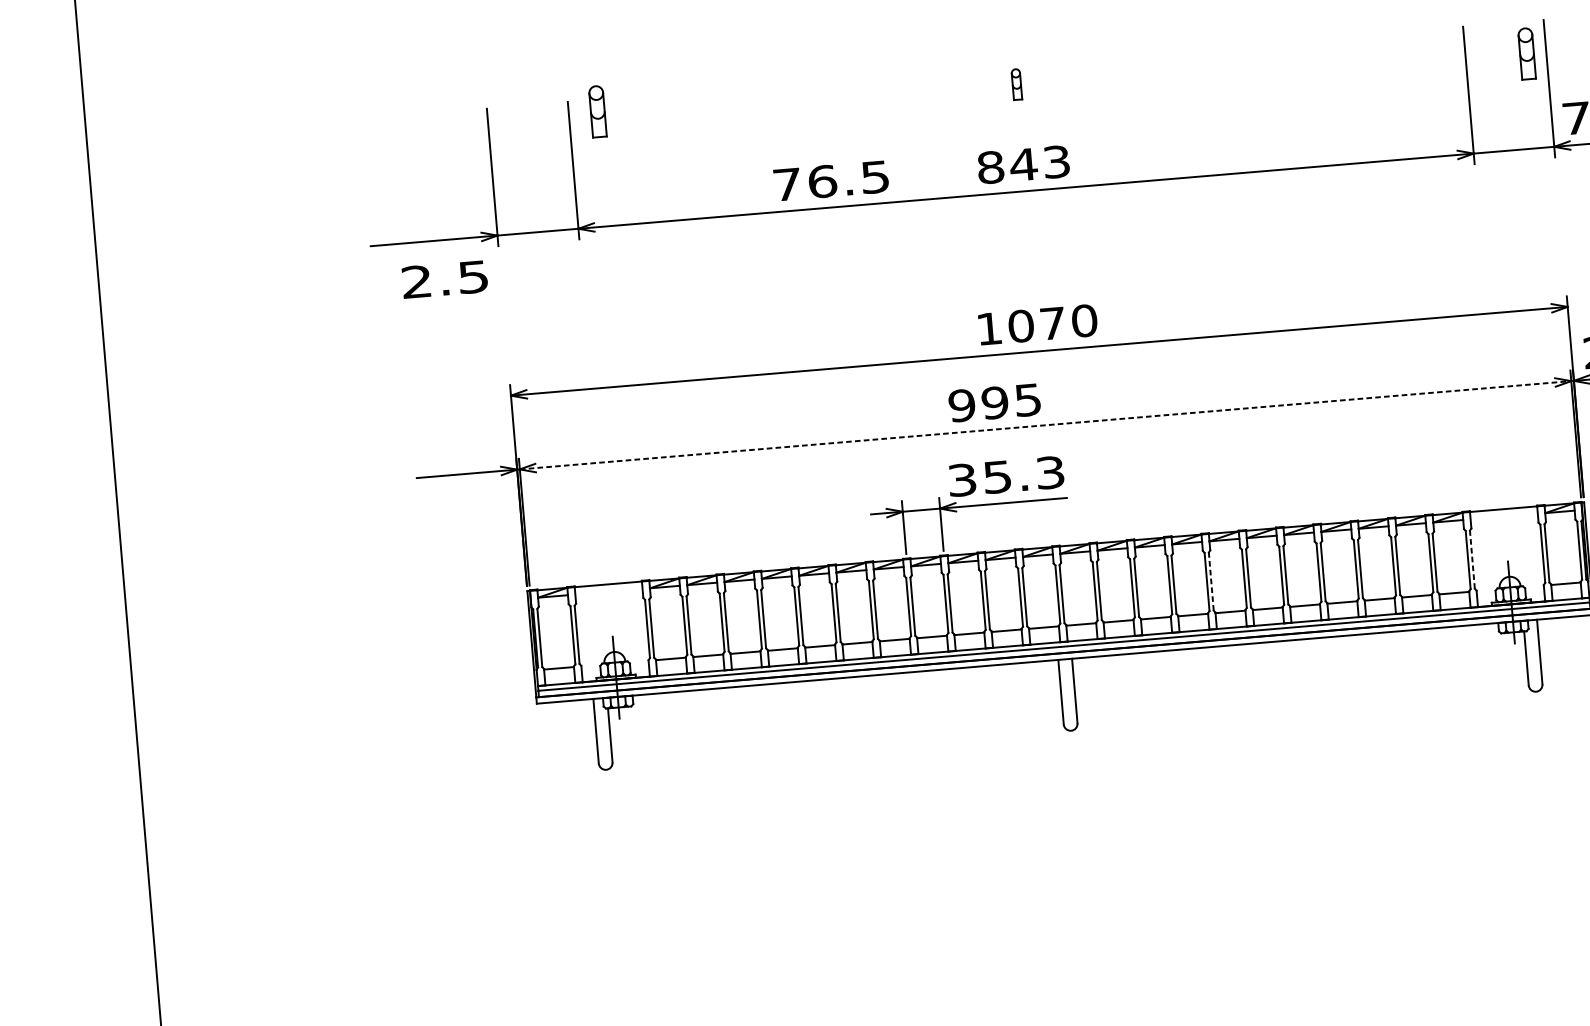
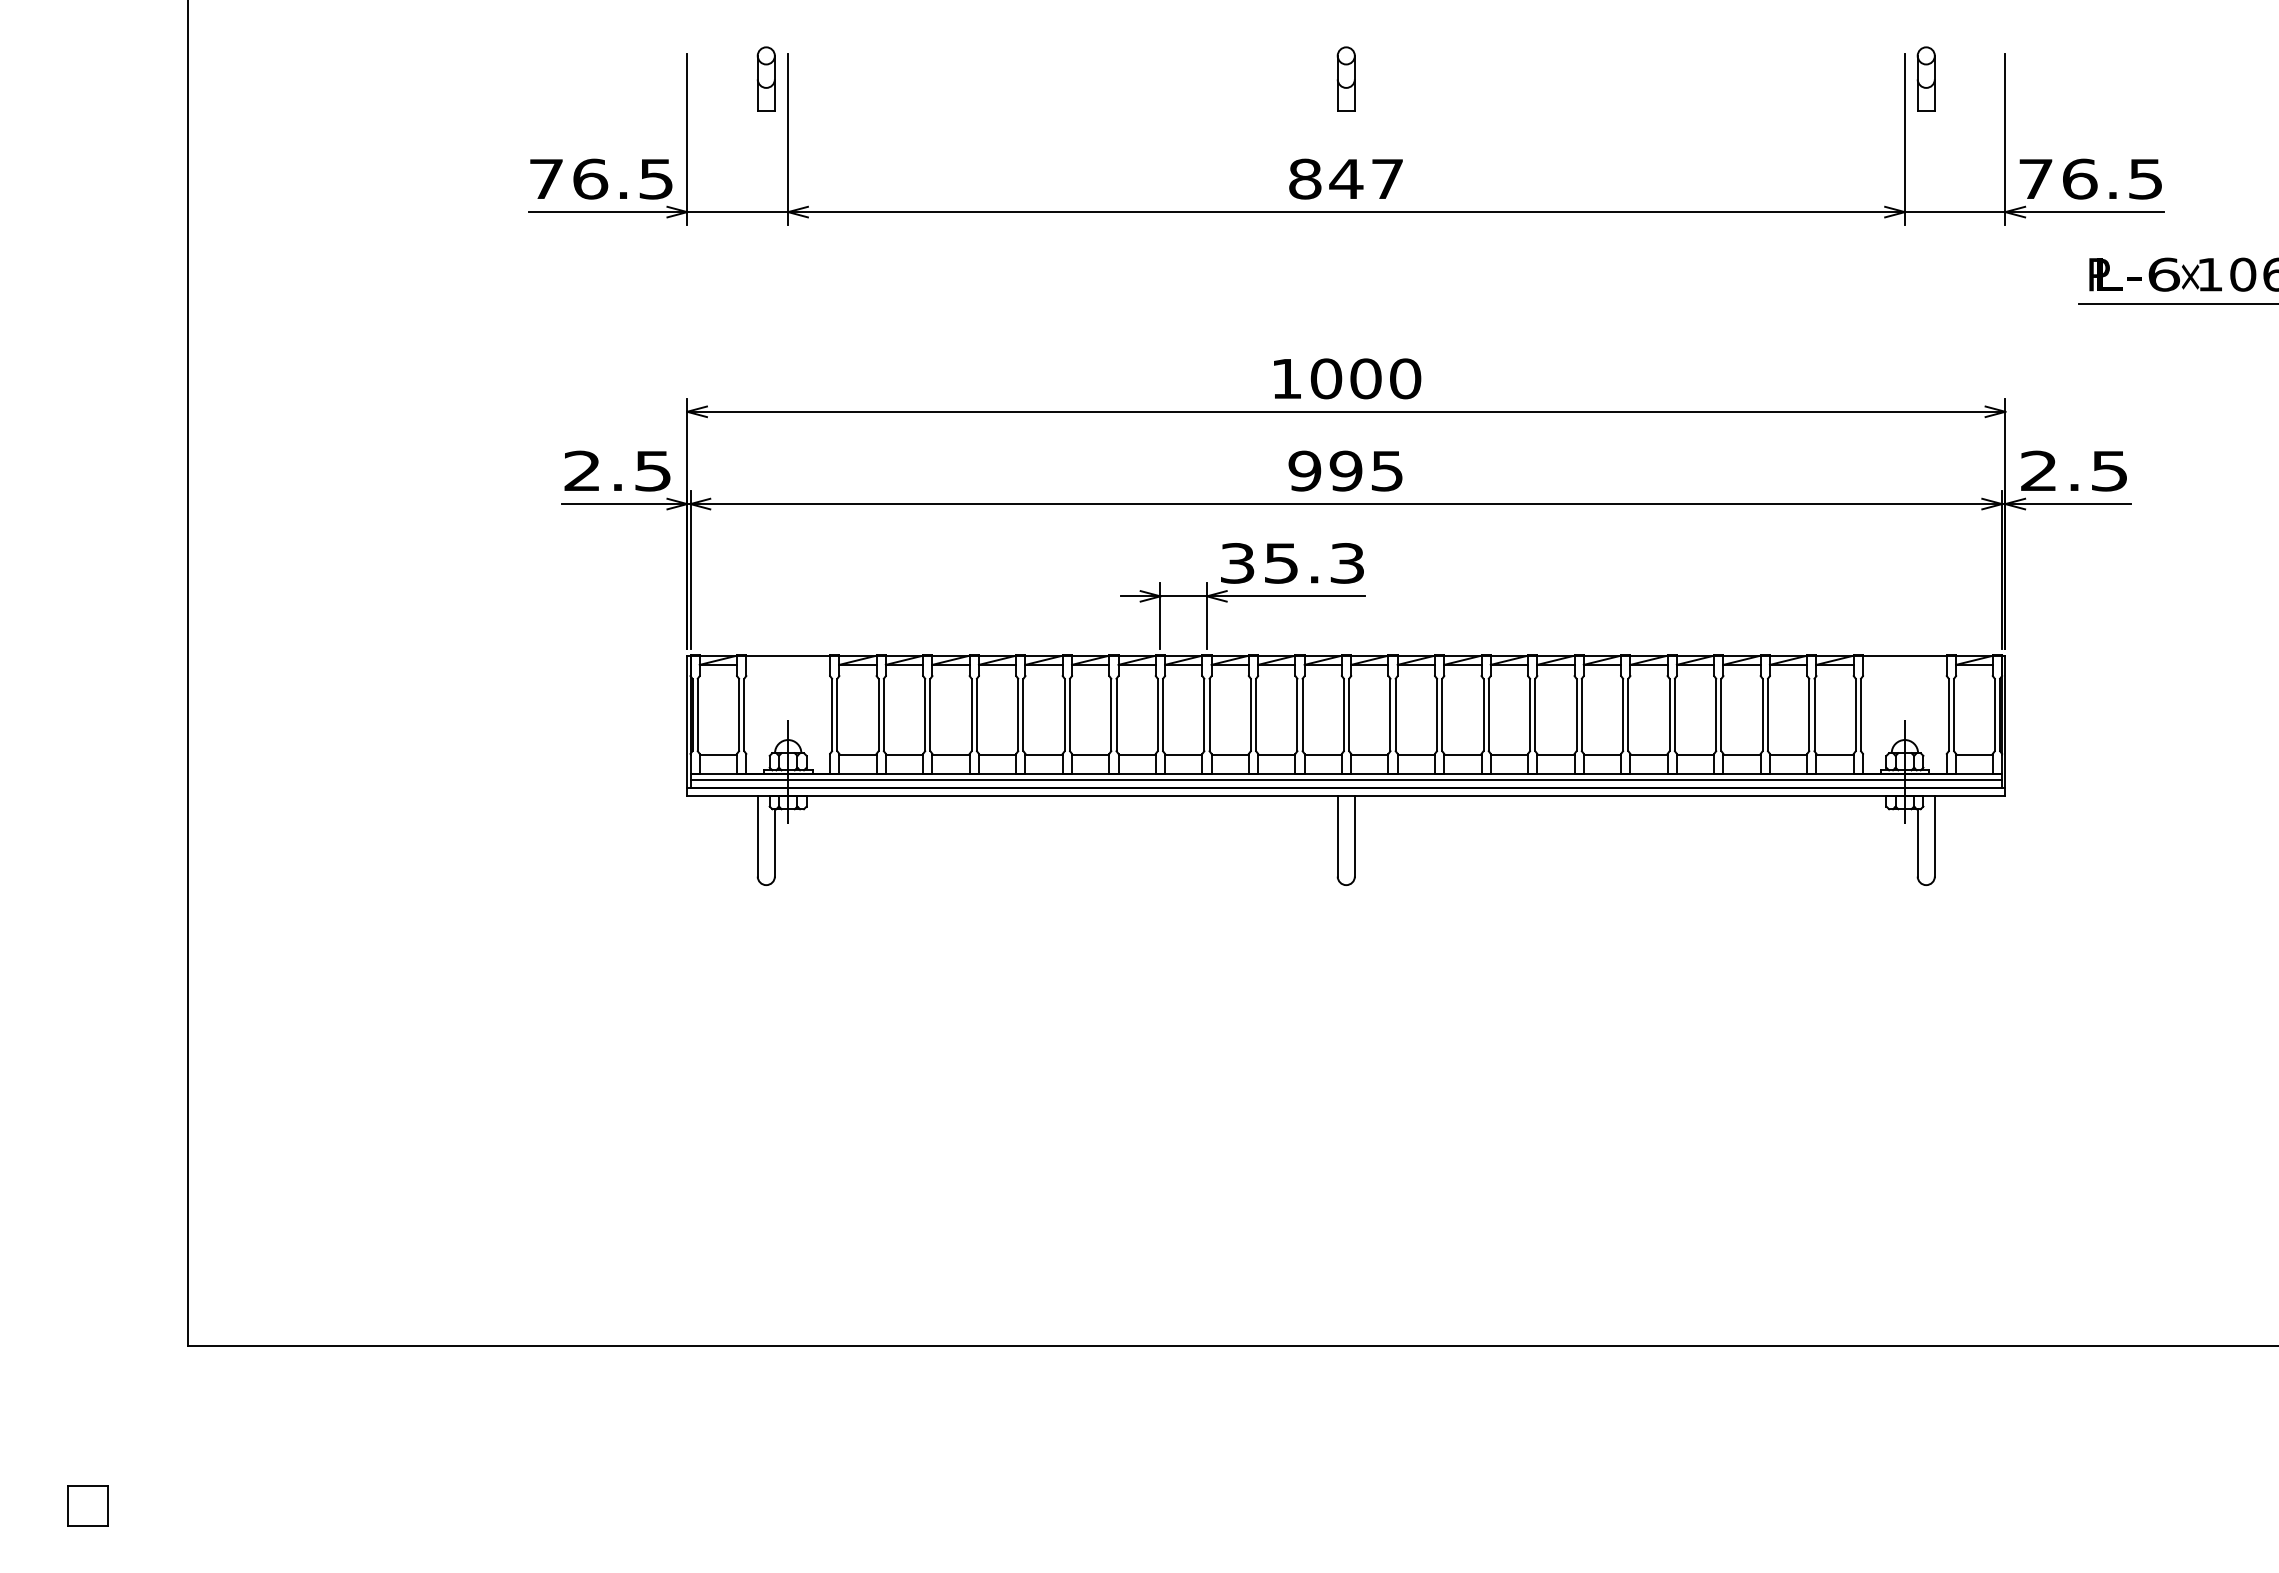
part: (1526, 53) -> (1925, 78), moved
part: (1016, 84) -> (1345, 78), size x1.67
part: (597, 111) -> (765, 78), moved
text: (1056, 161) -> (1387, 178), 843 -> 847
text: (831, 180) -> (601, 178), moved
text: (444, 279) -> (617, 470), moved
text: (1052, 323) -> (1365, 378), 1070 -> 1000
text: (994, 402) -> (1345, 470), moved
line: (1045, 425) -> (1346, 504), dashed -> solid
line: (1472, 559) -> (1861, 714), dashed -> solid
line: (1211, 581) -> (1535, 714), dashed -> solid

